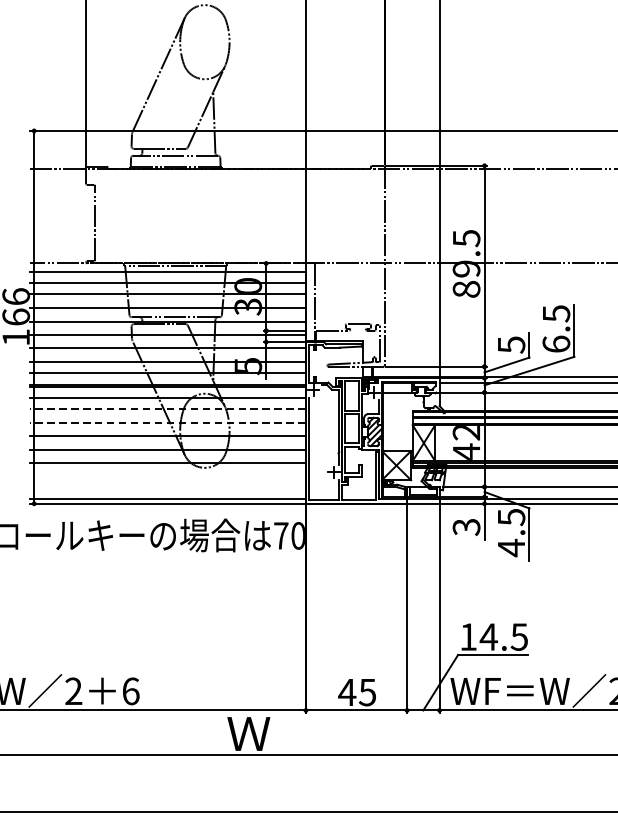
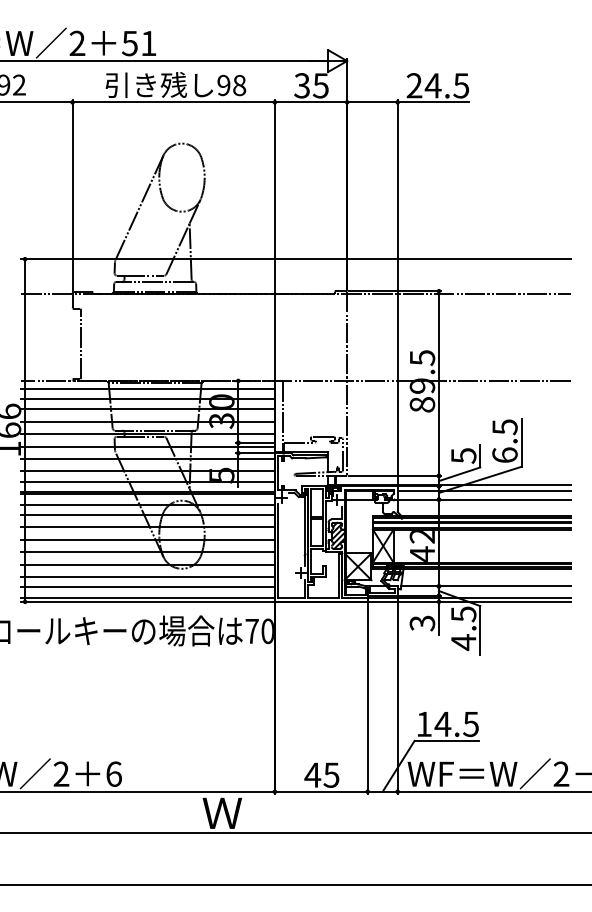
line: (167, 409) -> (147, 515), dashed -> solid
line: (167, 422) -> (147, 527), dashed -> solid
line: (167, 476) -> (147, 576), added
line: (167, 488) -> (147, 587), added

